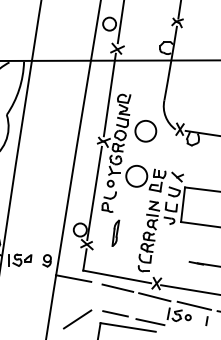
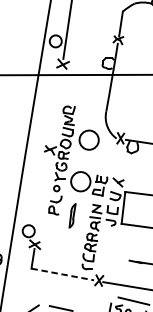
line: (109, 94) -> (55, 106), removed
line: (94, 193) -> (41, 197), removed
part: (115, 232) -> (72, 215), moved
line: (117, 276) -> (63, 274), solid -> dashed
line: (73, 278) -> (22, 275), removed
line: (117, 287) -> (63, 284), removed
line: (154, 297) -> (97, 293), removed

